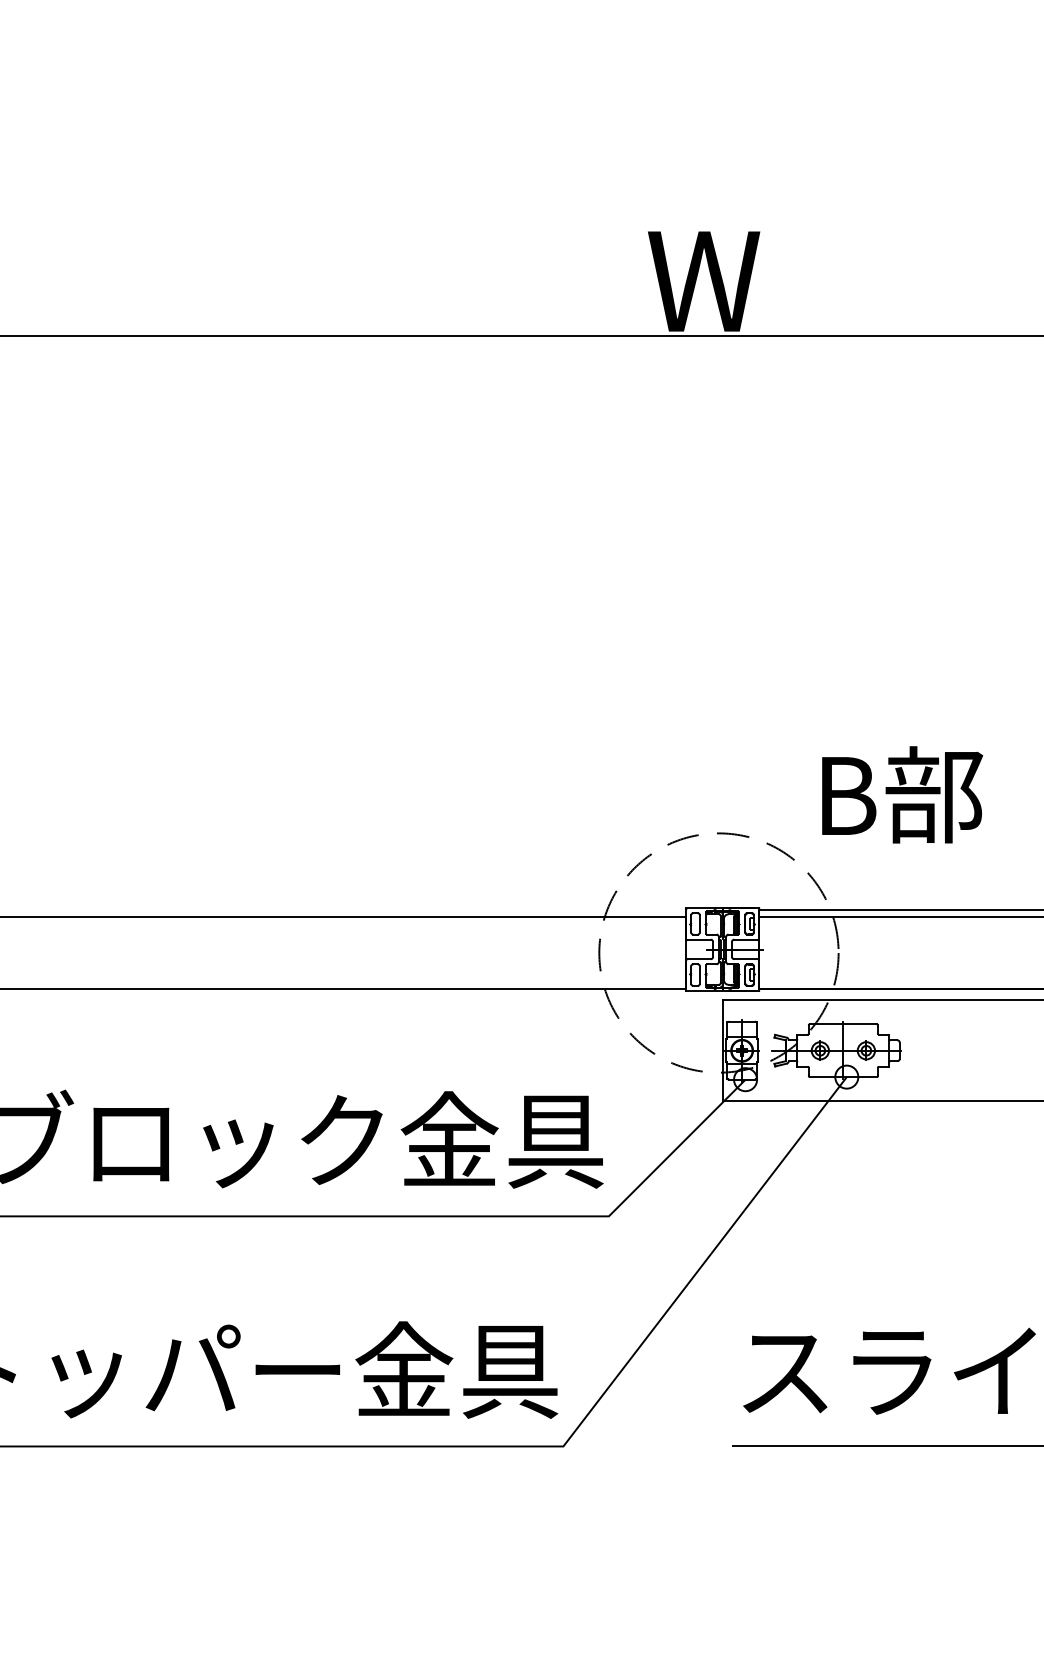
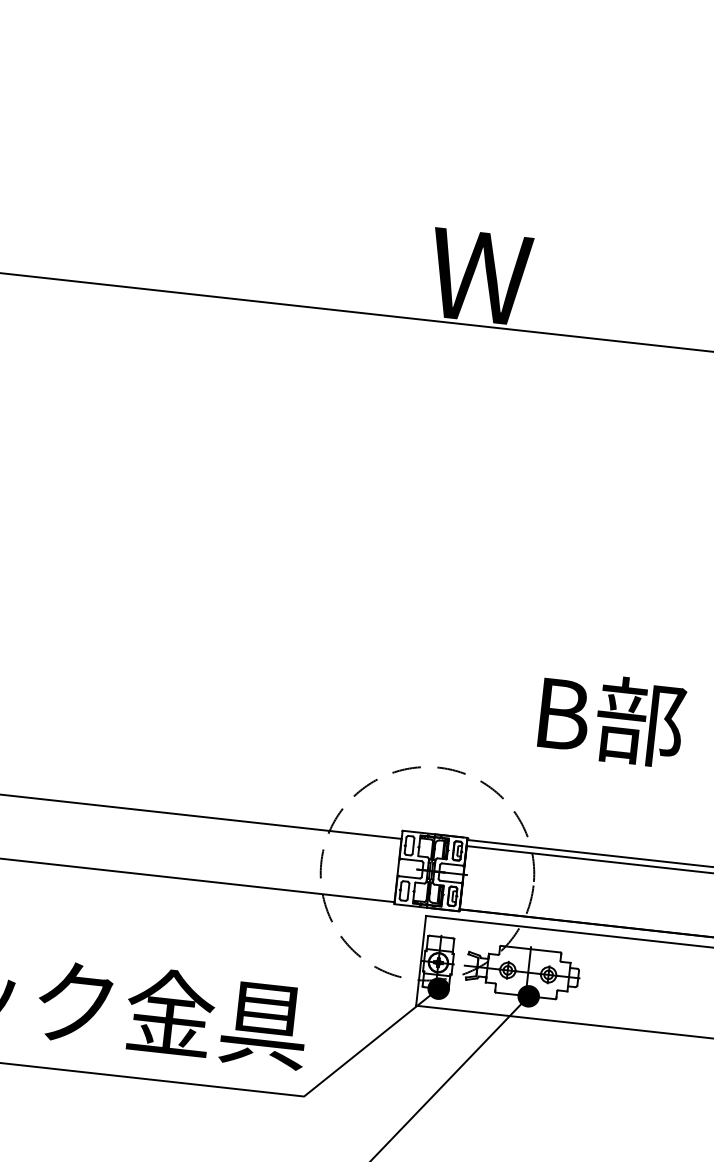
text: (902, 794) -> (612, 718), moved
fill: (846, 1076) -> (528, 995), added
fill: (745, 1079) -> (438, 988), added

